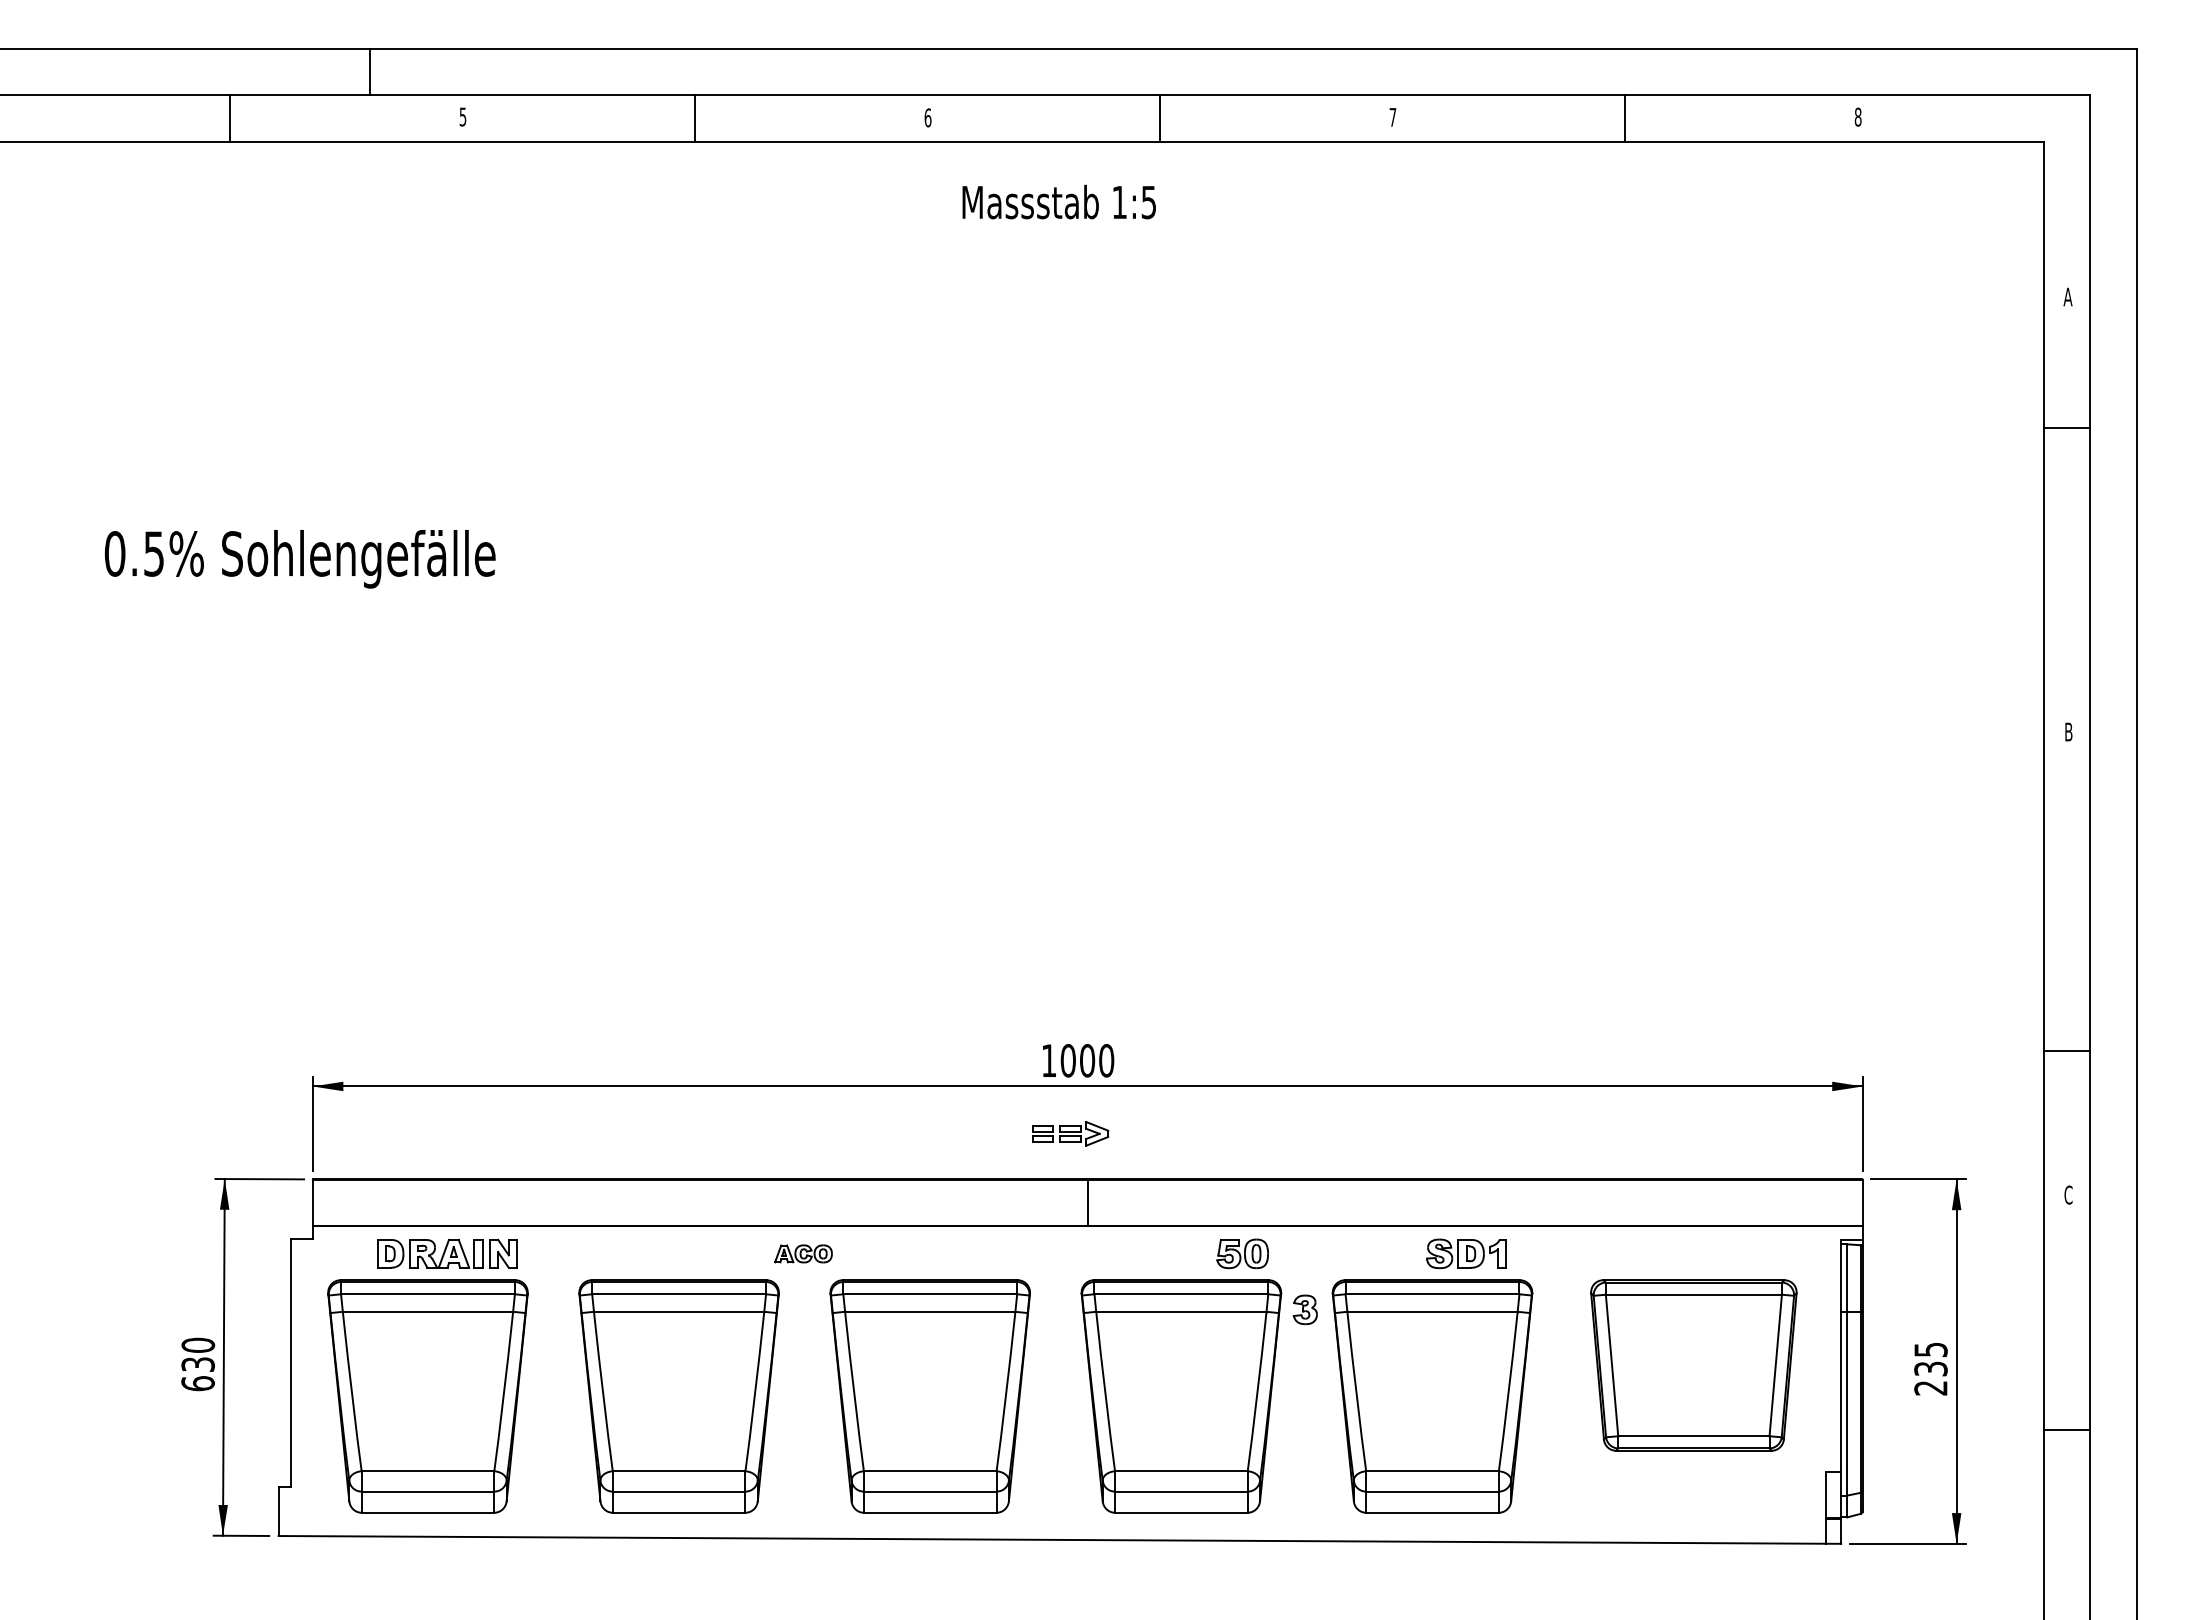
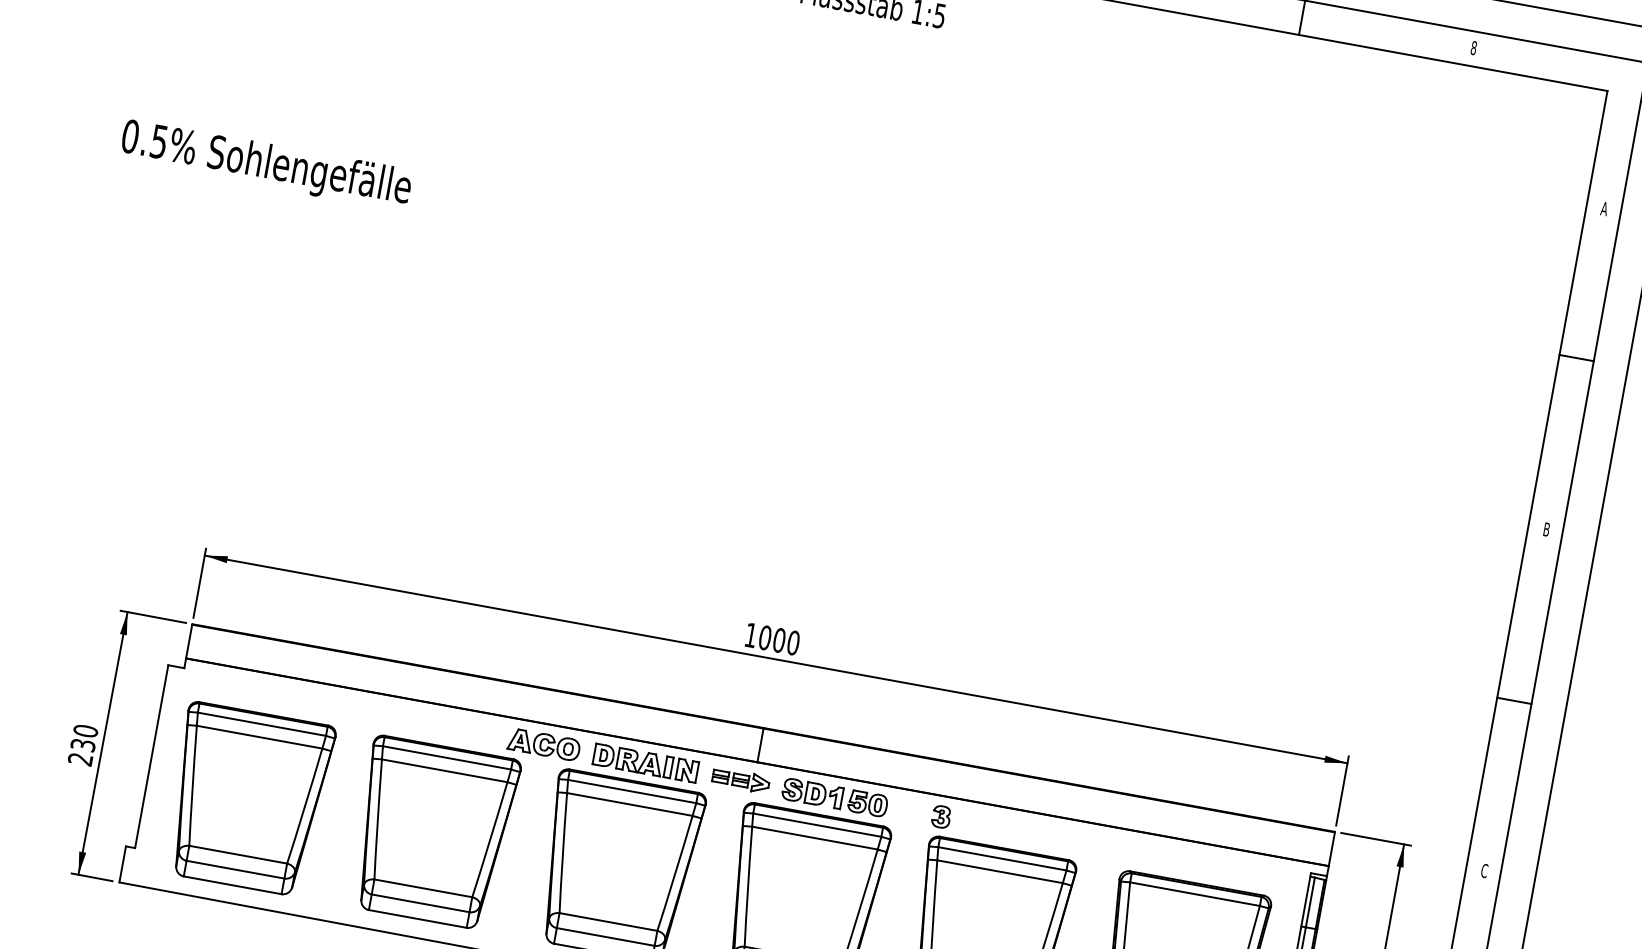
line: (2066, 427) -> (1576, 357), moved
line: (2066, 1050) -> (1513, 700), moved
part: (1070, 1133) -> (741, 780), moved
part: (447, 1253) -> (645, 762), moved
part: (803, 1253) -> (544, 744), size x1.67
part: (1466, 1253) -> (812, 793), moved
part: (1304, 1309) -> (940, 816), moved
text: (197, 1383) -> (80, 759), 630 -> 230

